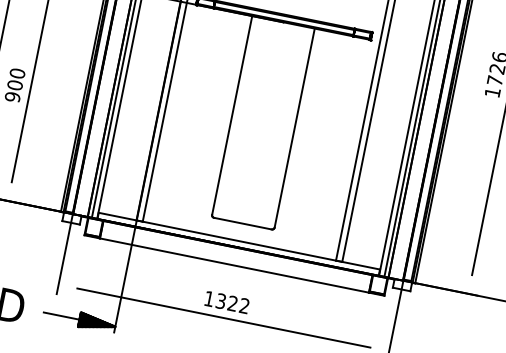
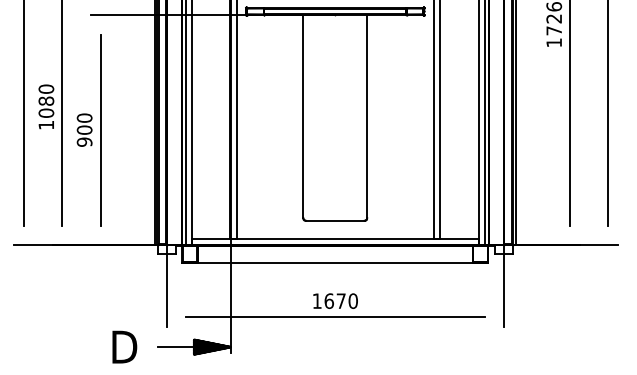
text: (232, 302) -> (340, 300), 1322 -> 1670

